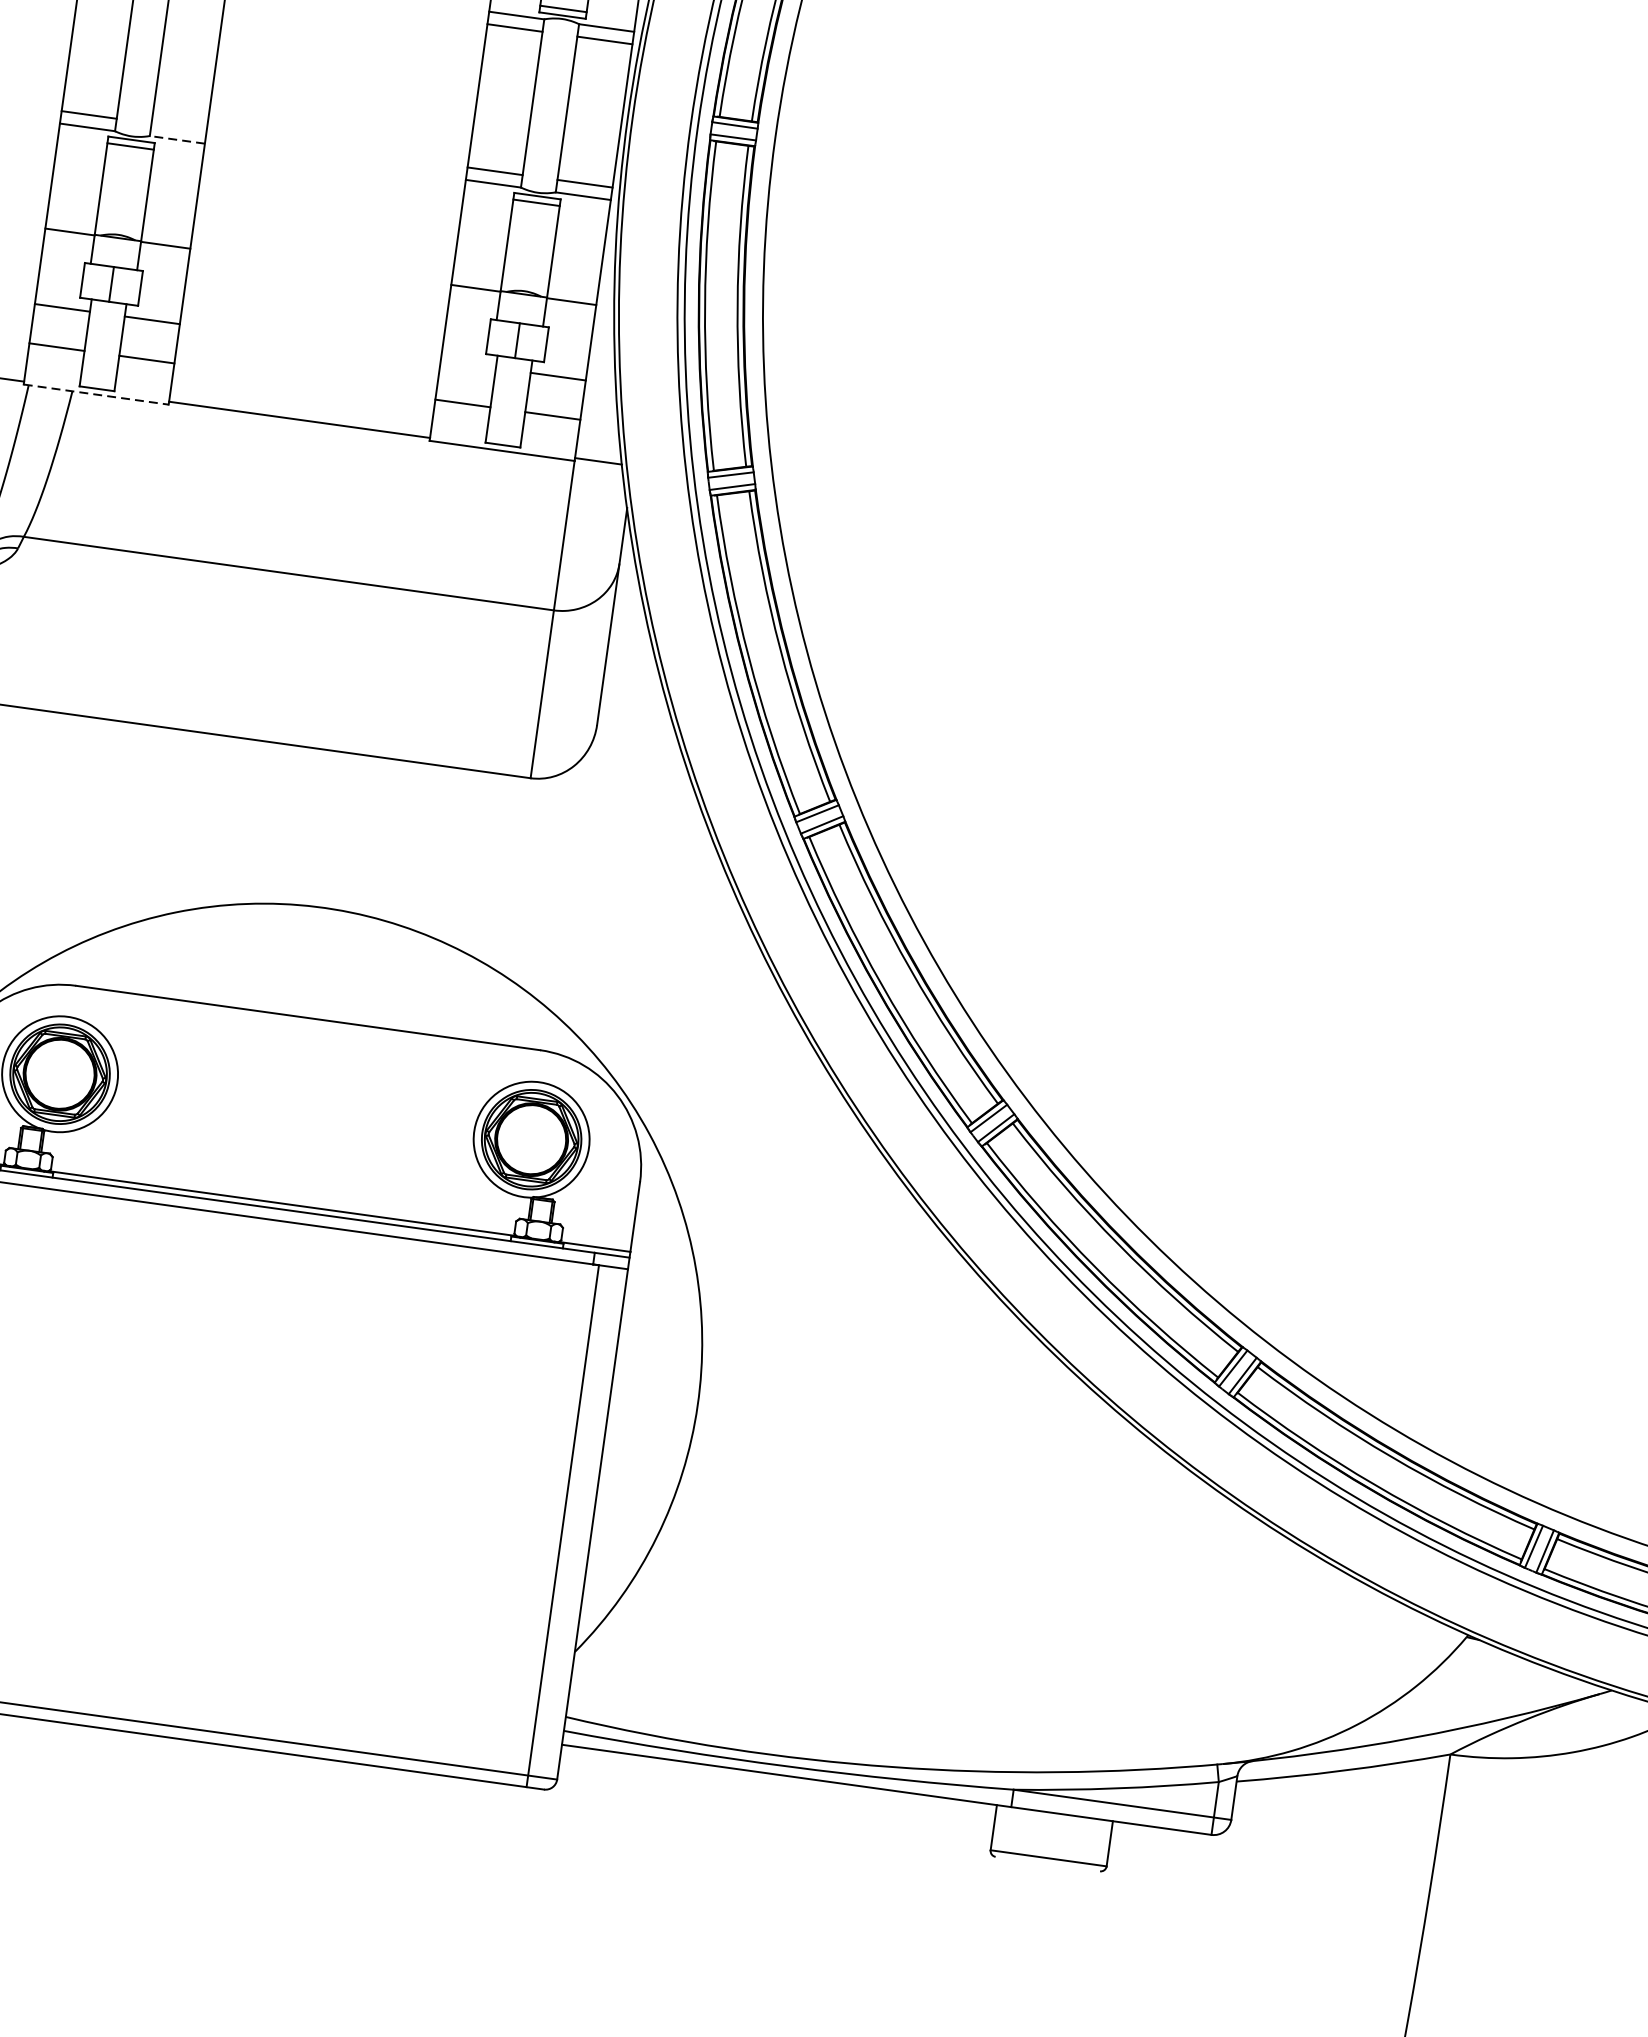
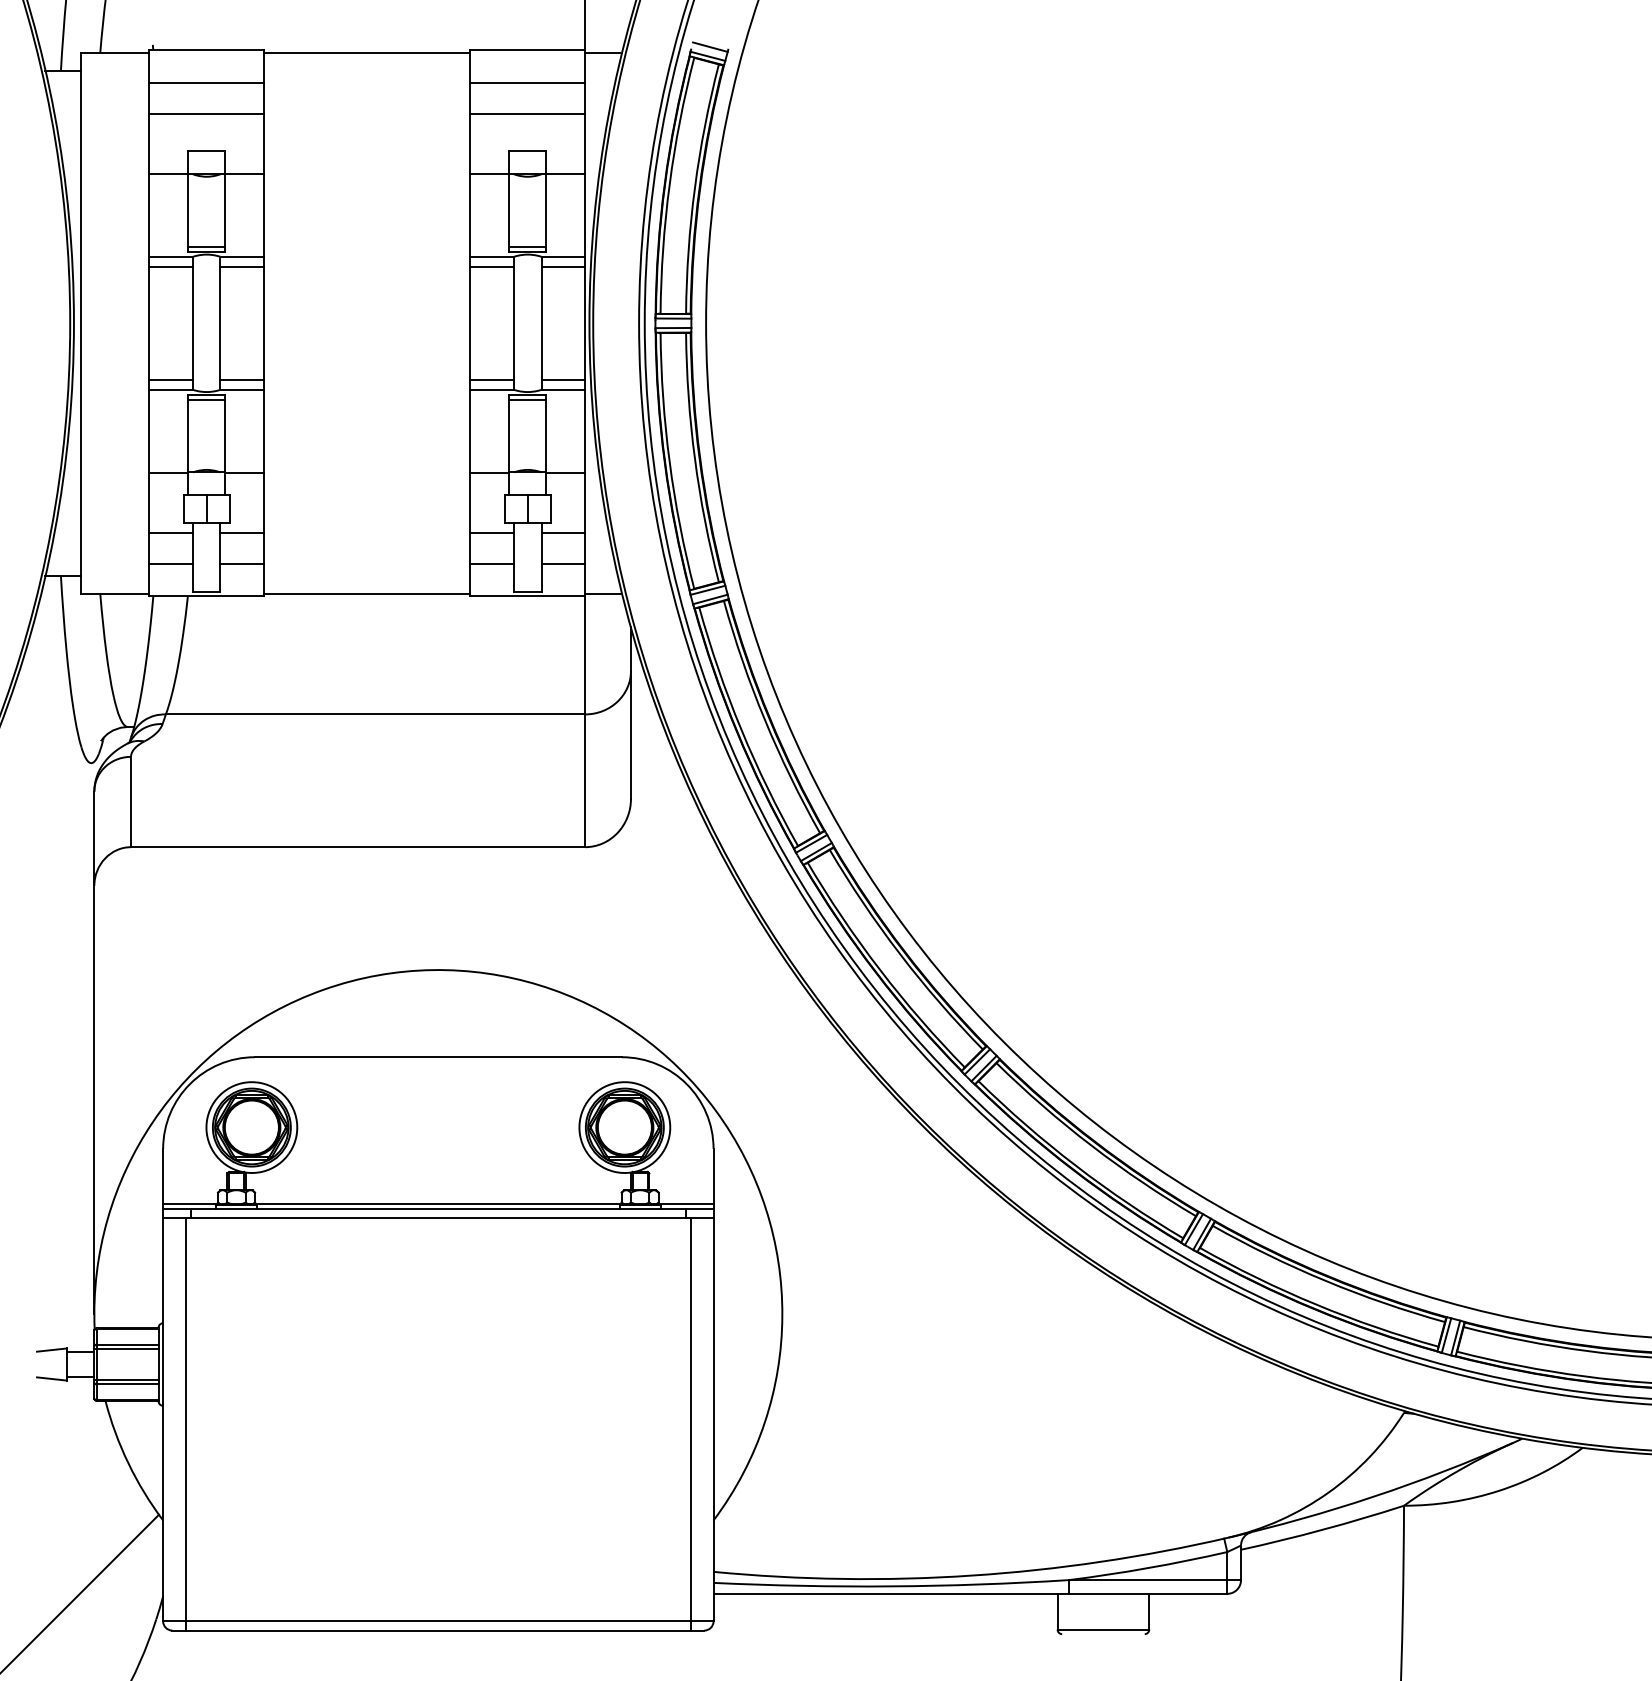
line: (179, 128) -> (242, 380), added
line: (177, 139) -> (242, 389), dashed -> solid
line: (468, 364) -> (492, 532), added
line: (97, 395) -> (207, 596), dashed -> solid

